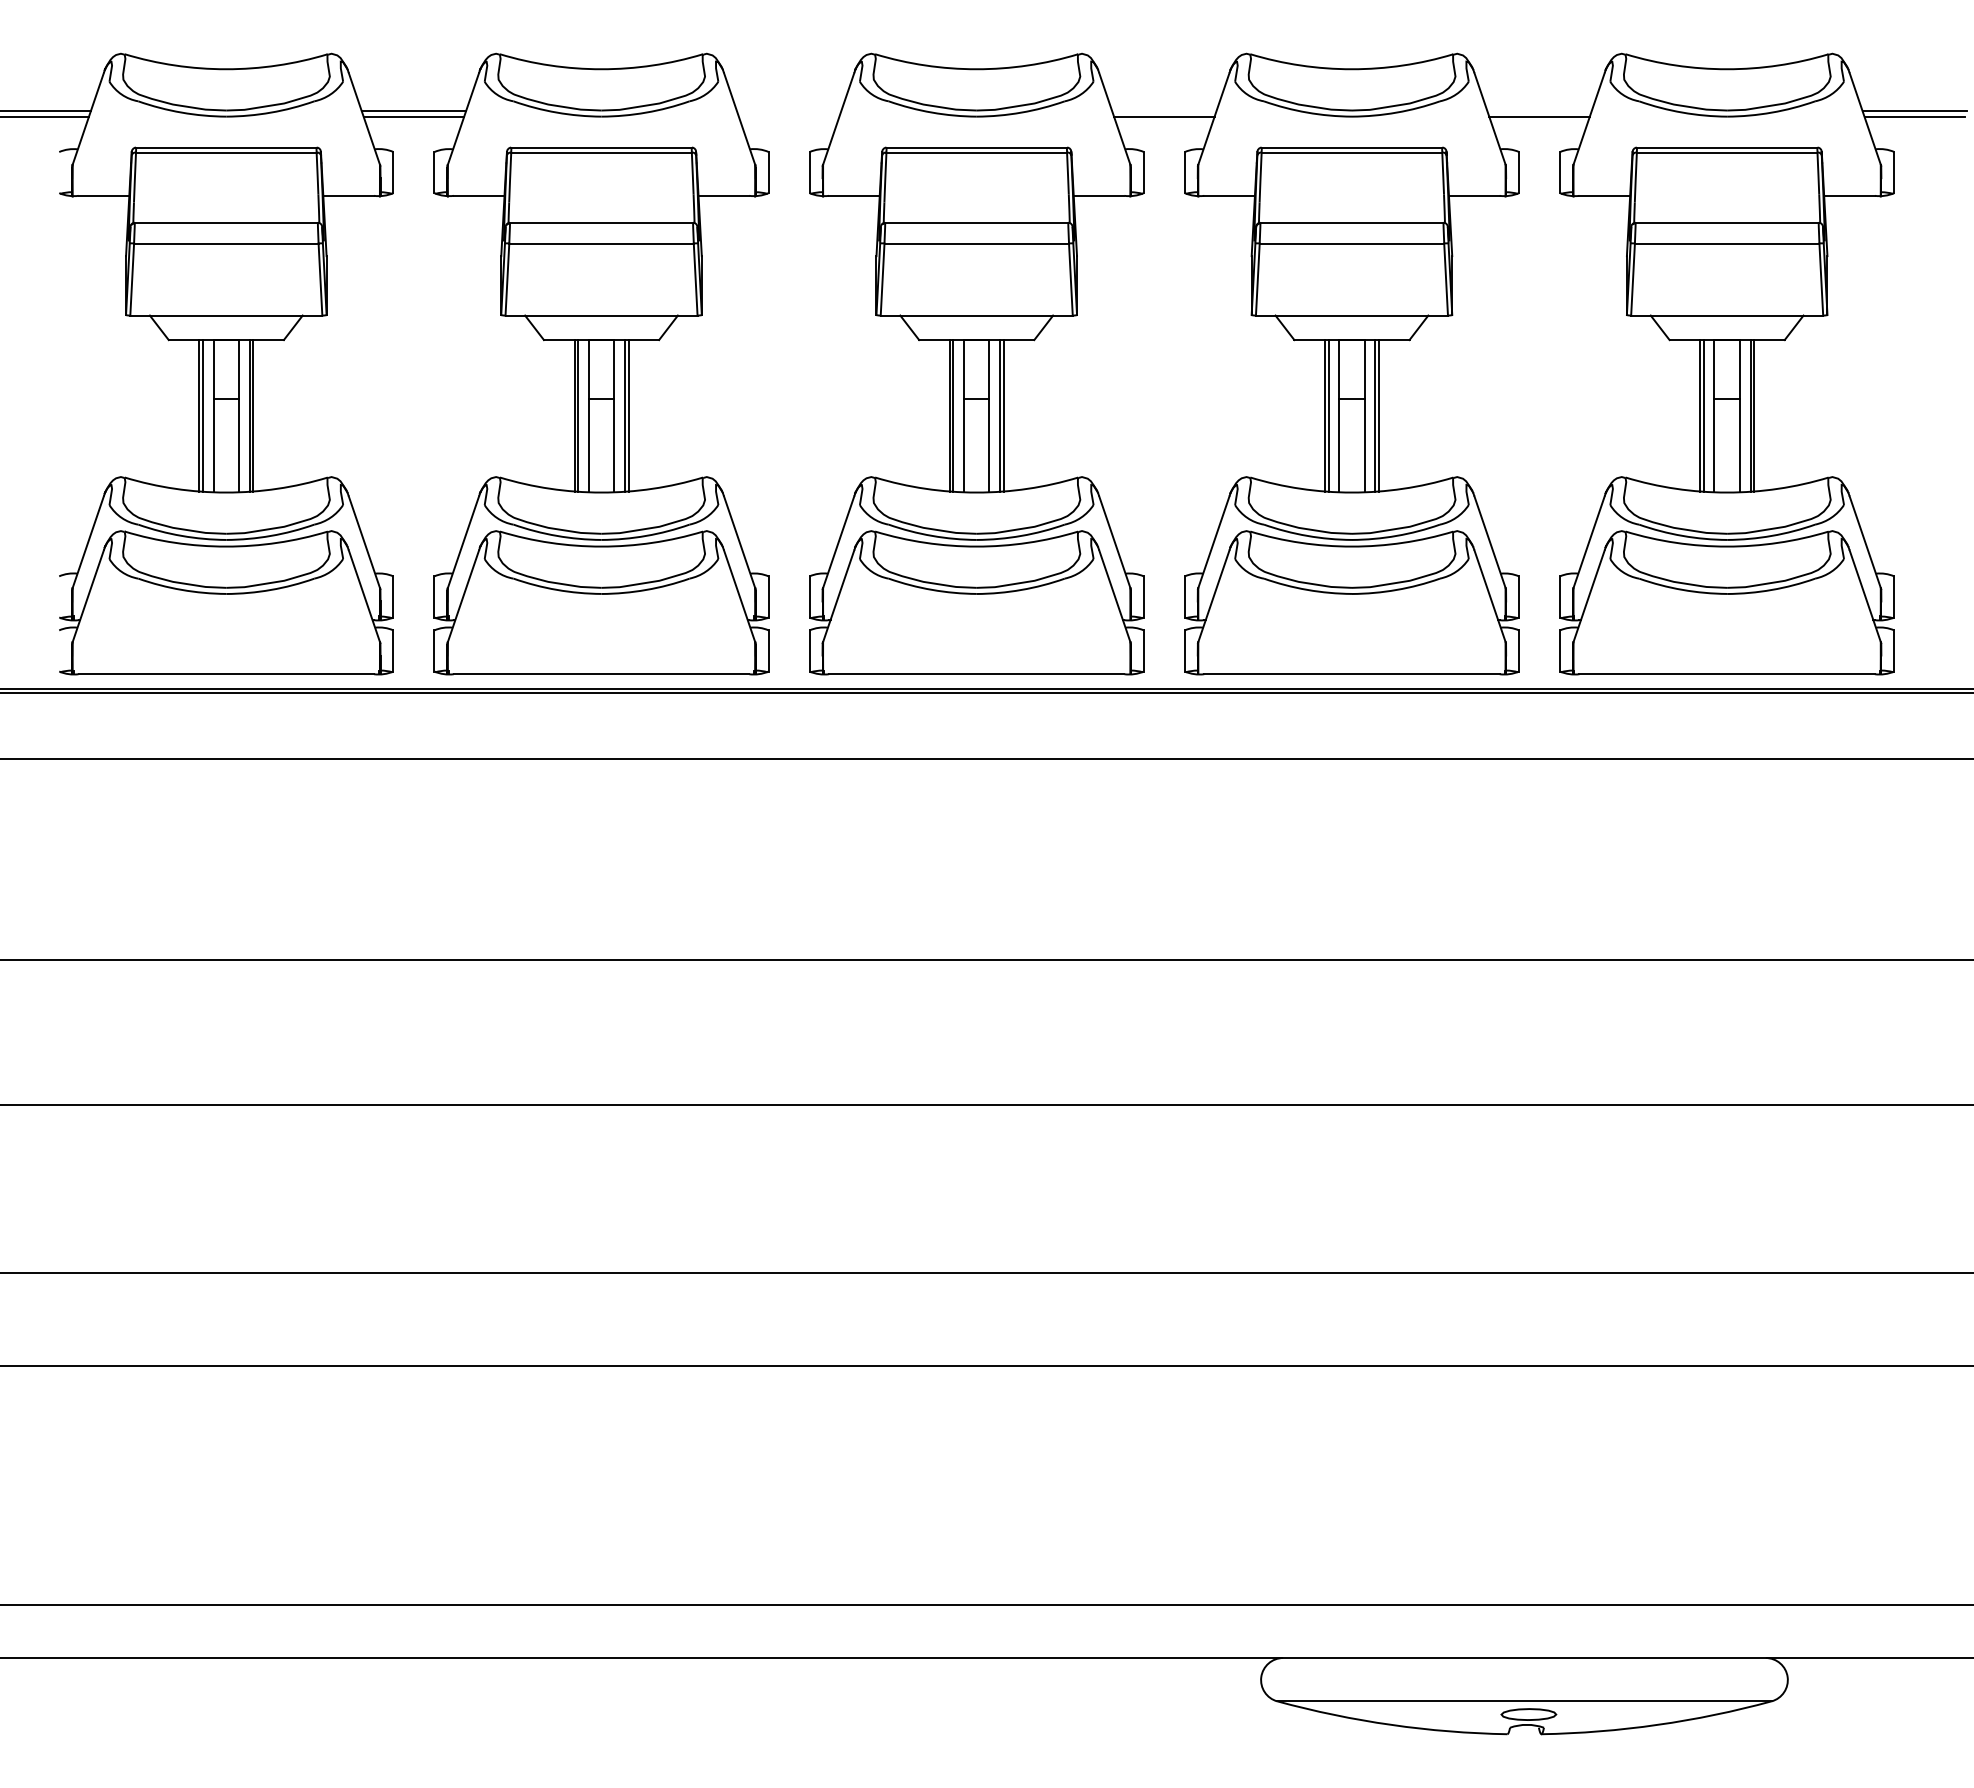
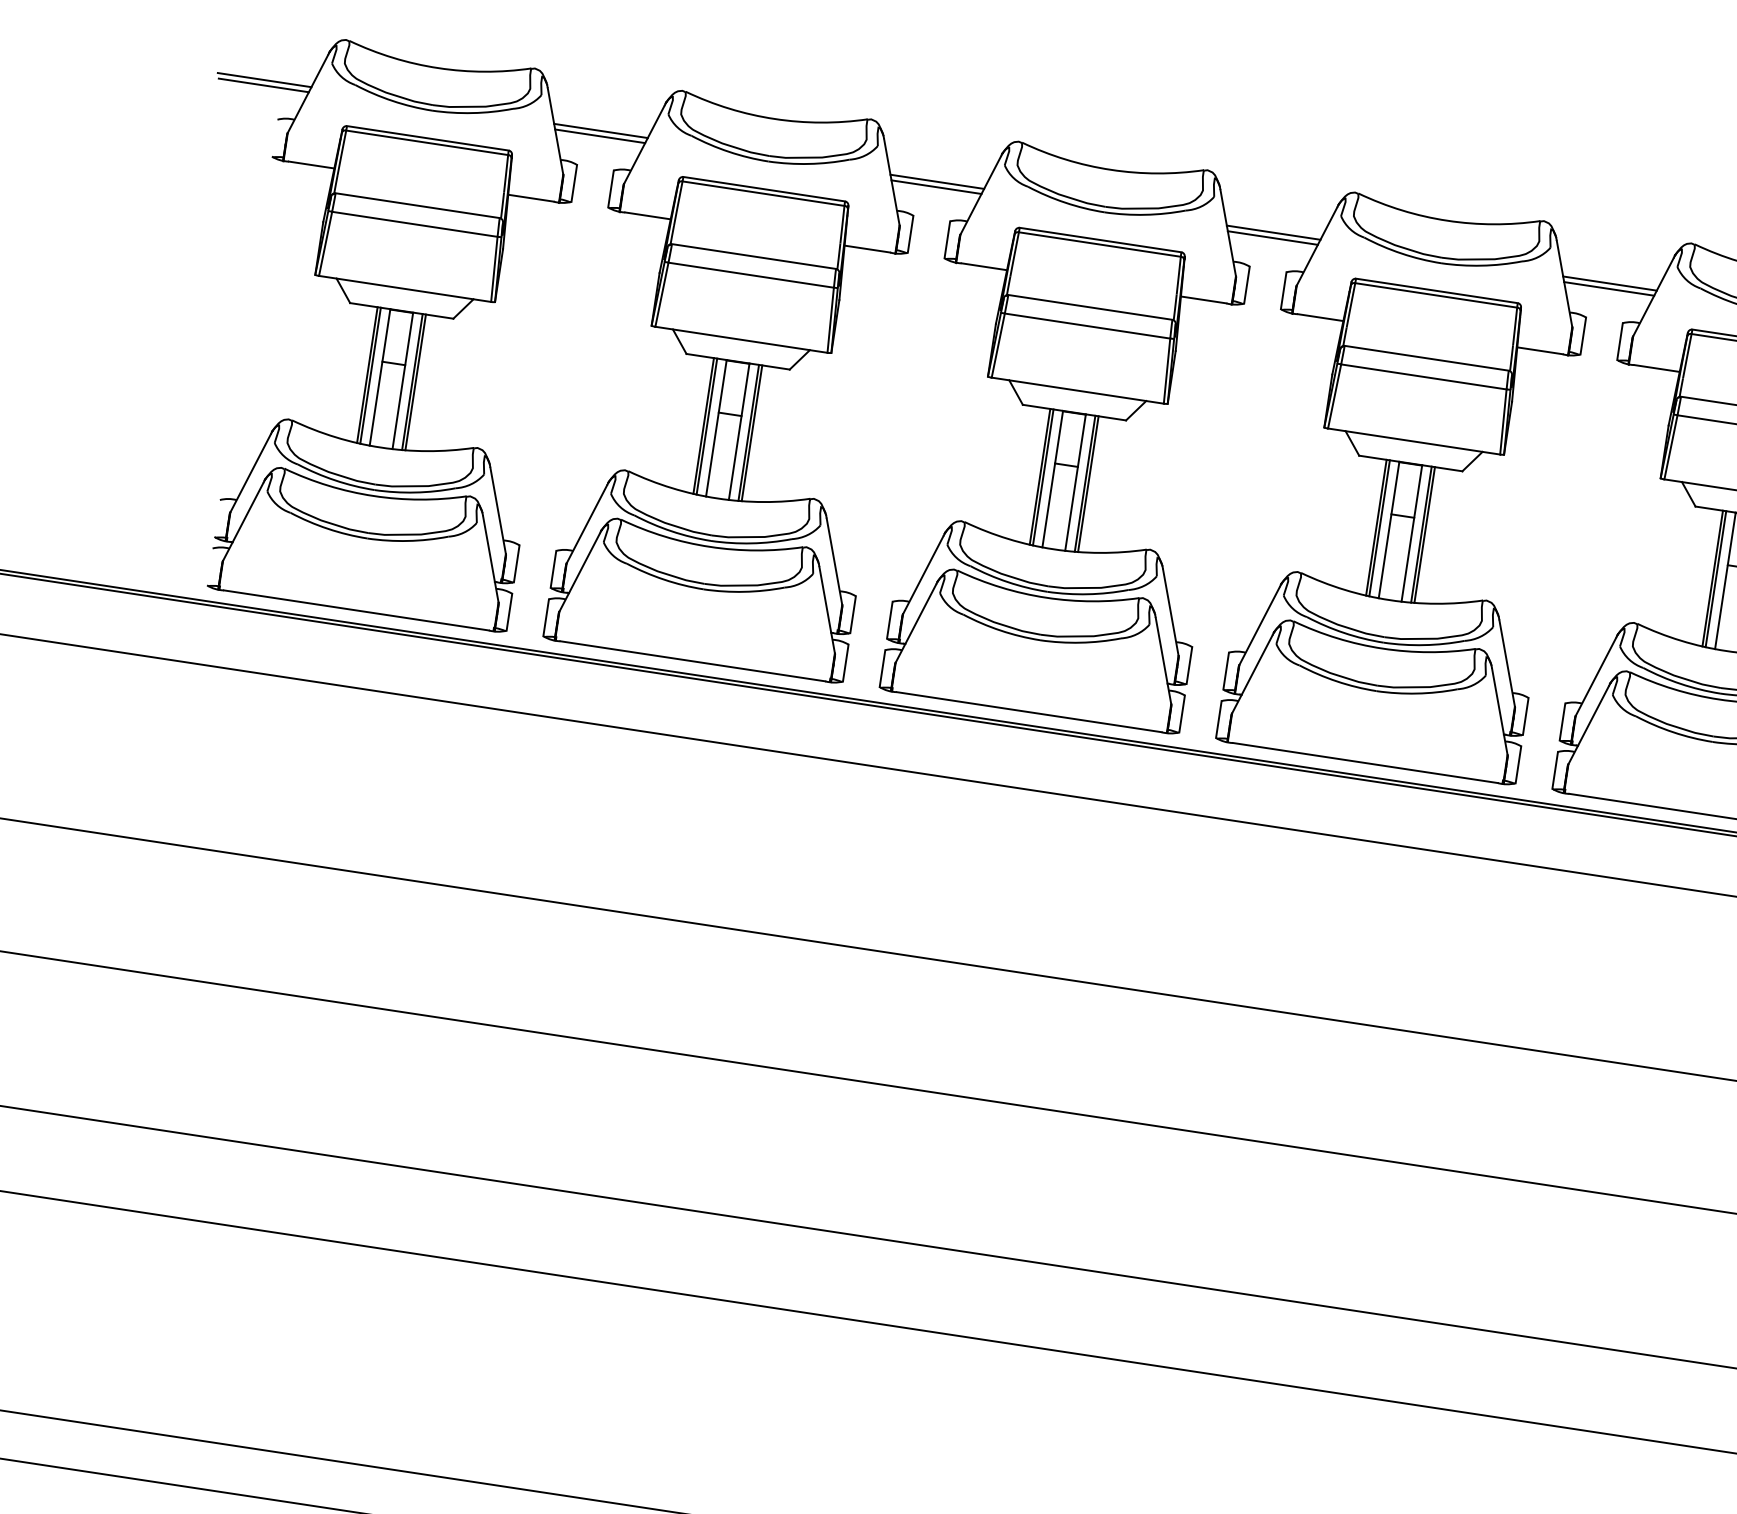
line: (788, 110) -> (936, 181), added
line: (1164, 110) -> (1273, 232), added
line: (1539, 110) -> (1610, 283), added
line: (788, 116) -> (936, 186), added

